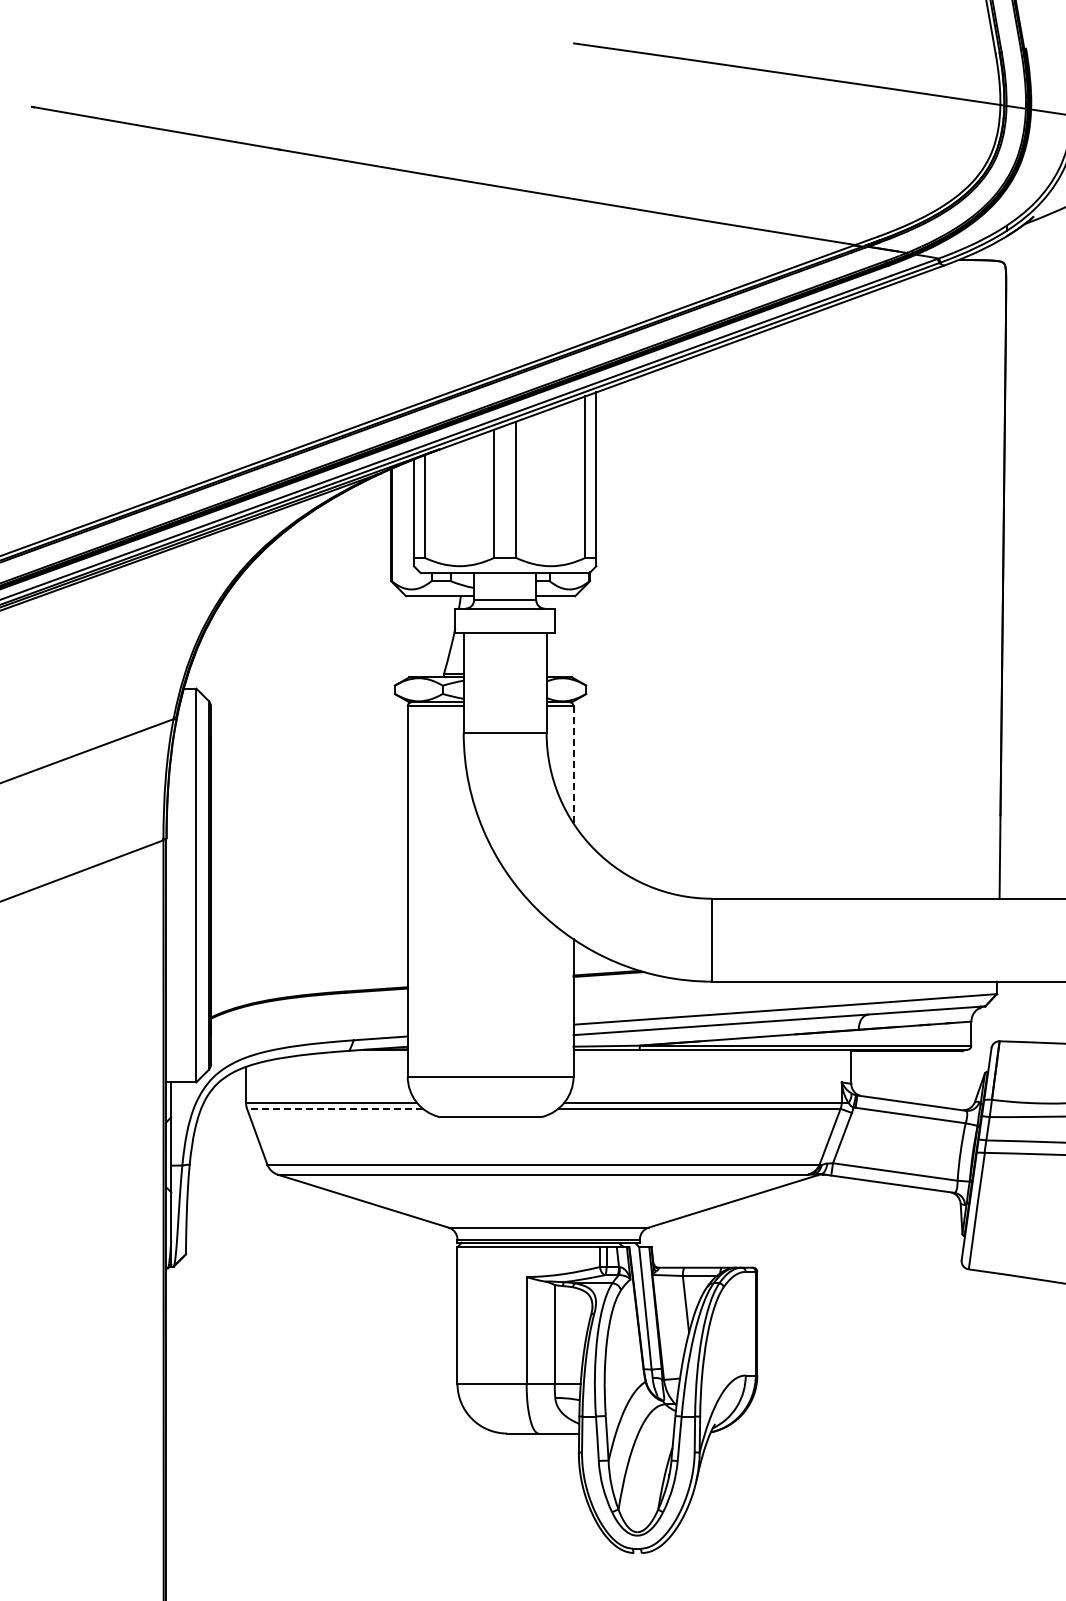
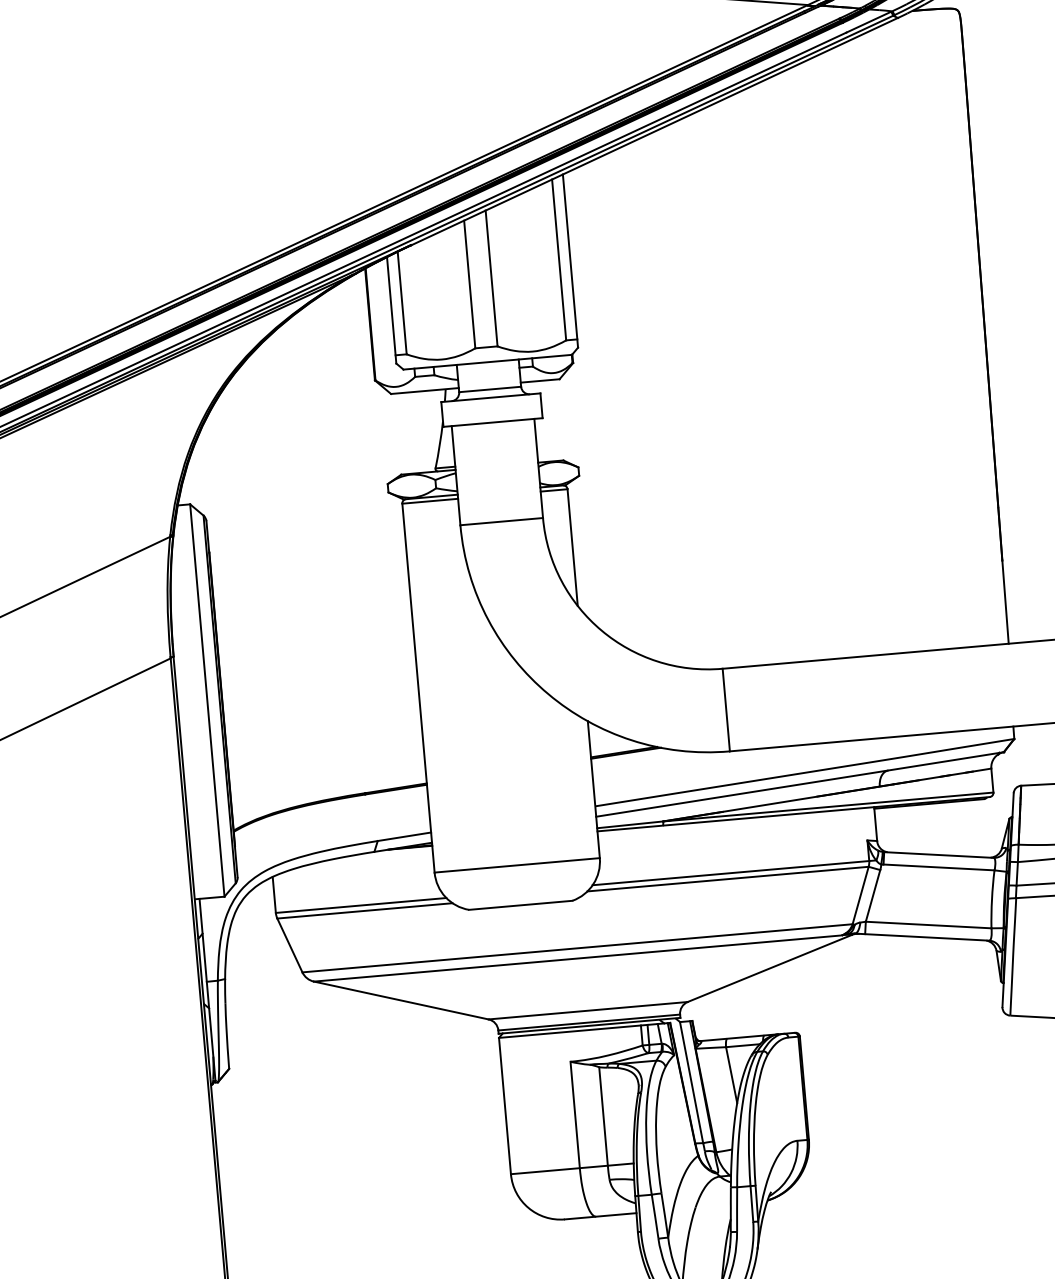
line: (573, 764) -> (572, 547), dashed -> solid
line: (334, 1108) -> (364, 910), dashed -> solid

